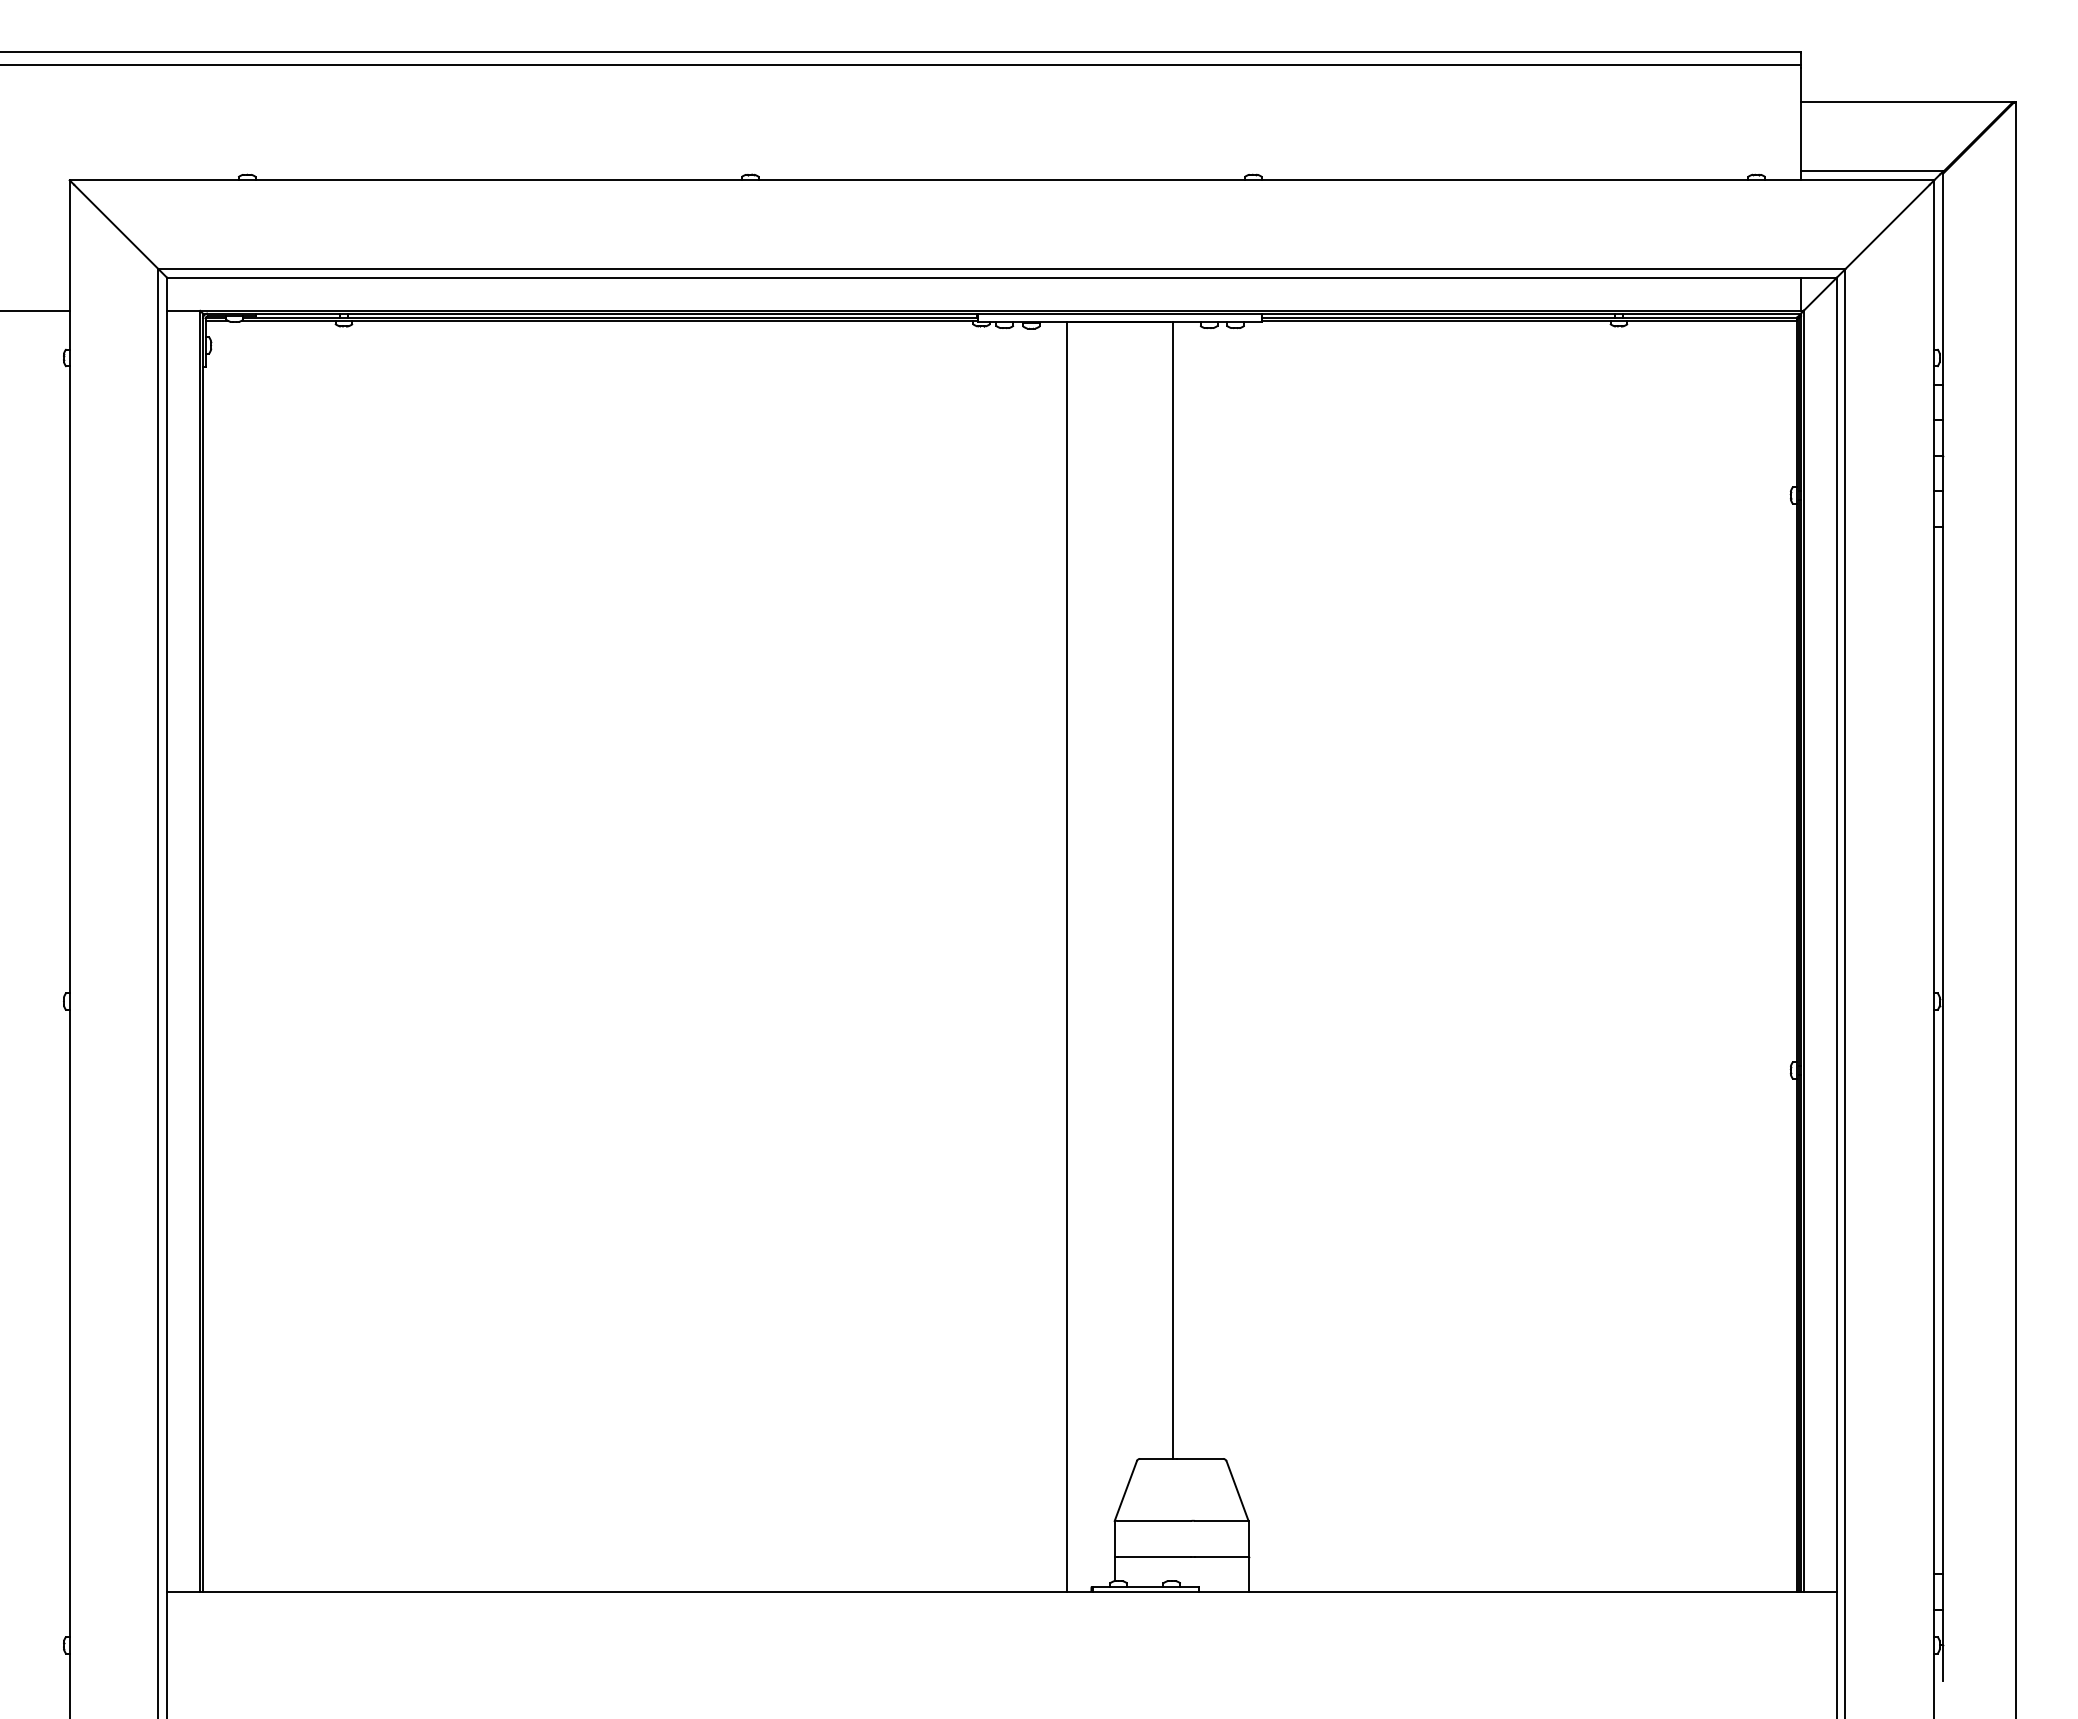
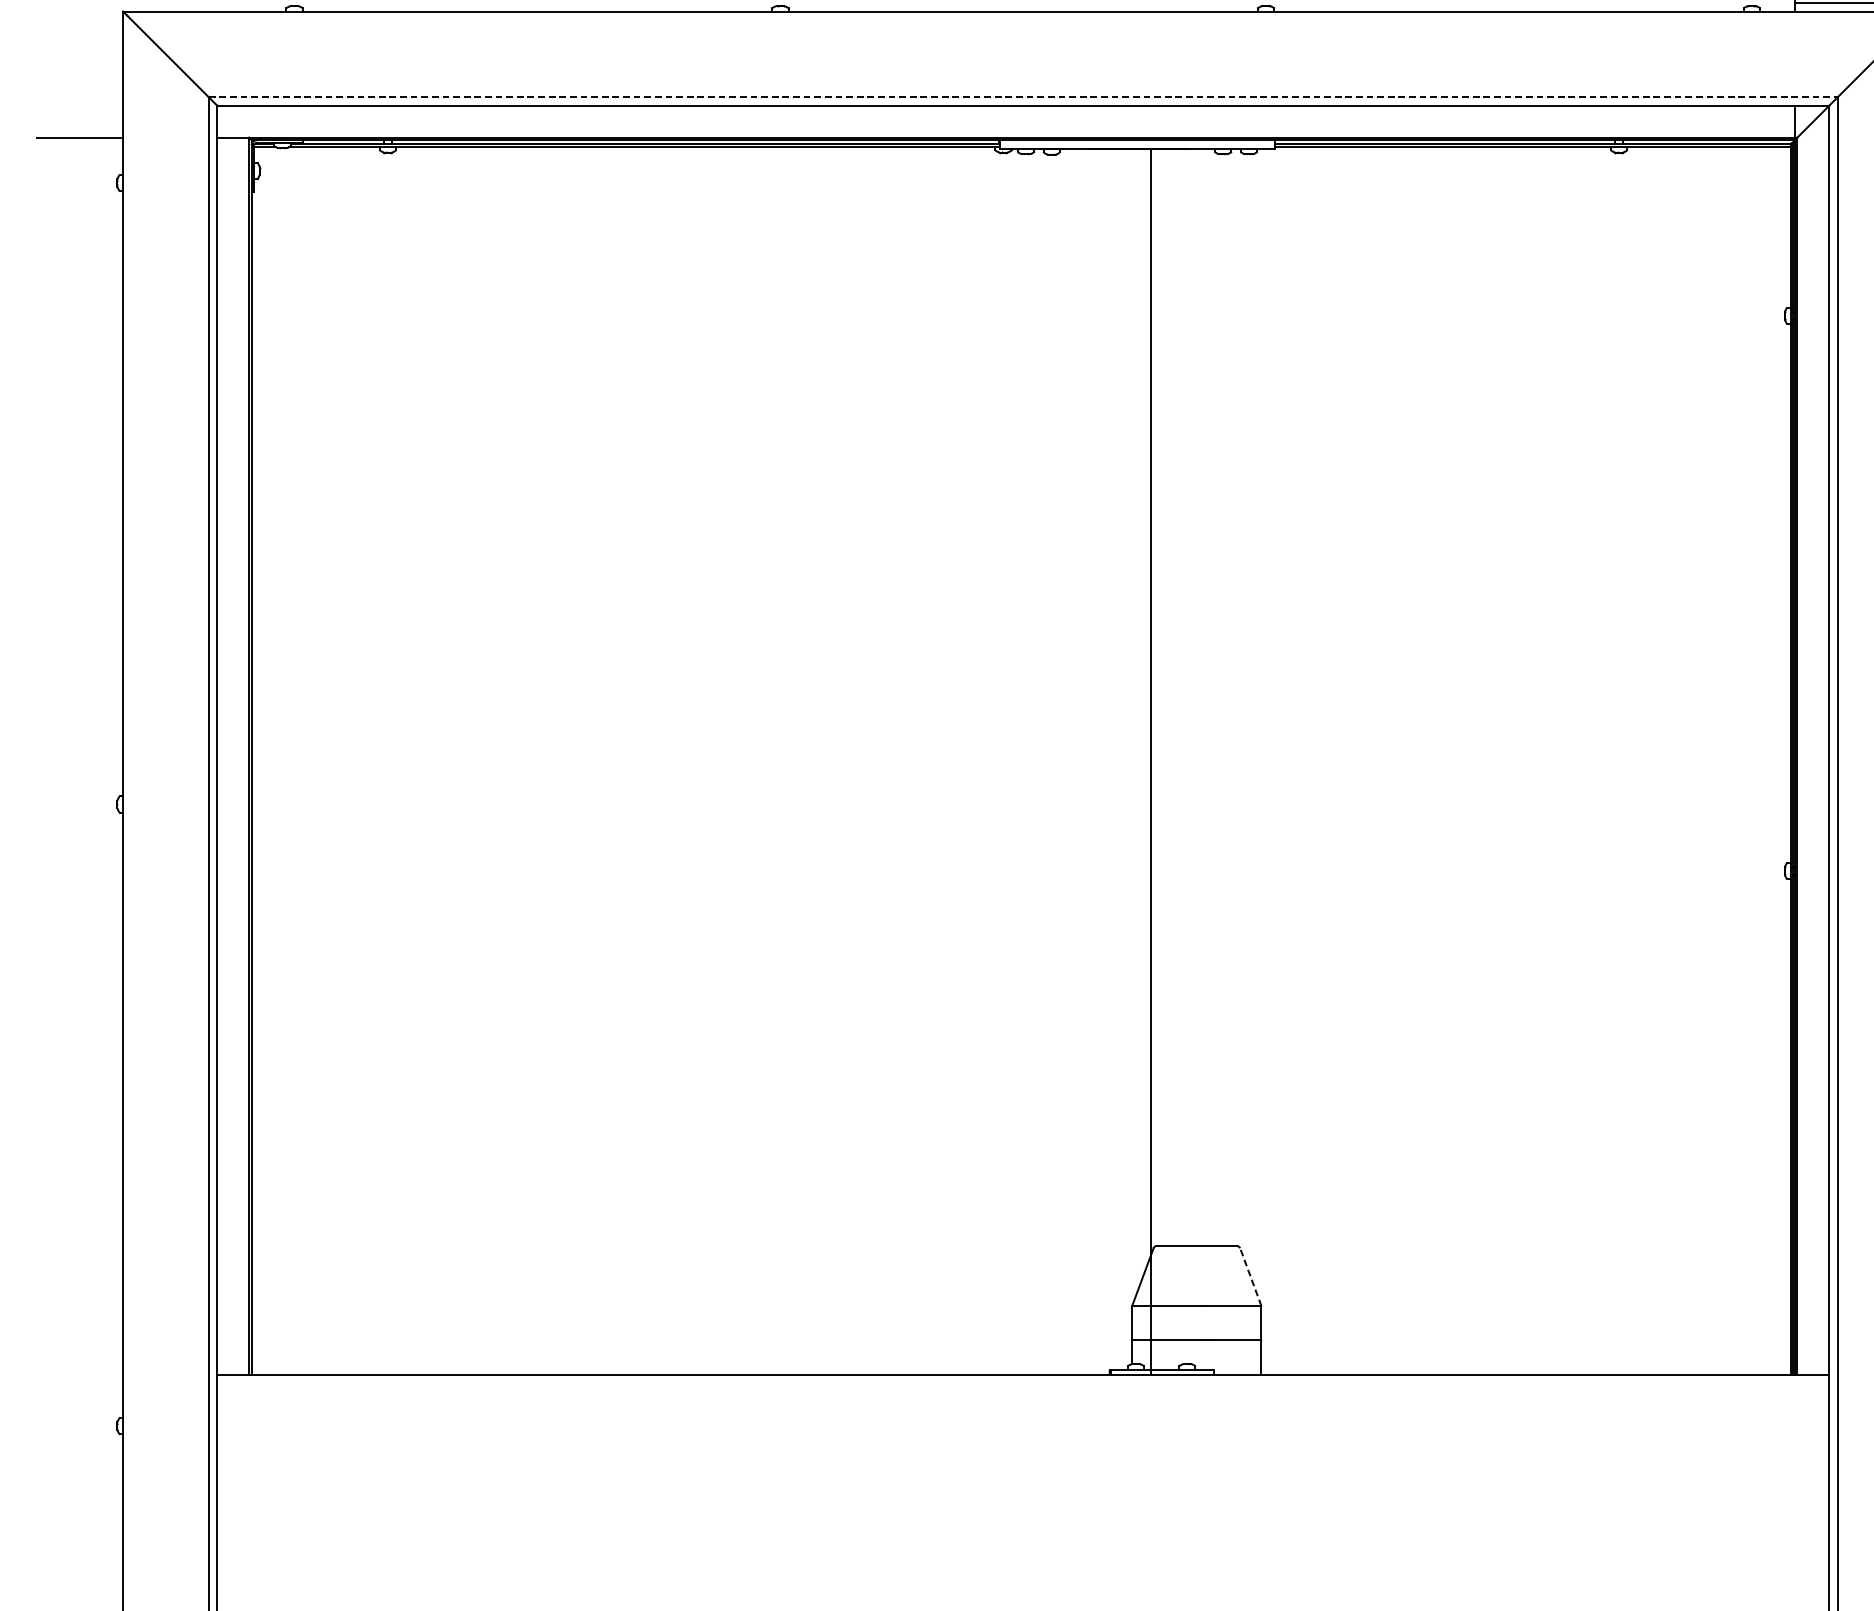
line: (1002, 269) -> (1023, 97), solid -> dashed
line: (1173, 890) -> (1188, 697), removed
line: (1066, 957) -> (1150, 761), moved
line: (1237, 1491) -> (1250, 1277), solid -> dashed

